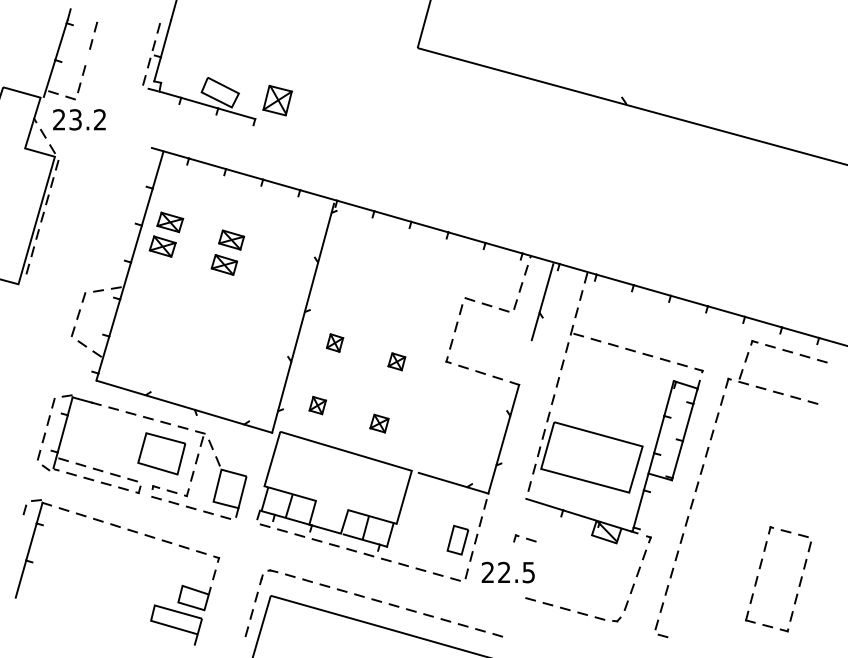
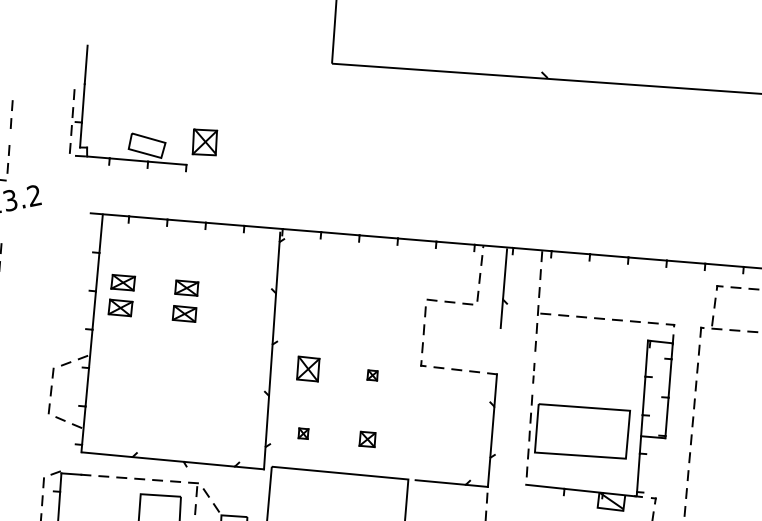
part: (334, 342) -> (307, 368), size x1.6
part: (396, 361) -> (372, 375), size x0.7
part: (555, 390) -> (533, 372), size x0.7
part: (317, 405) -> (303, 433), size x0.7

